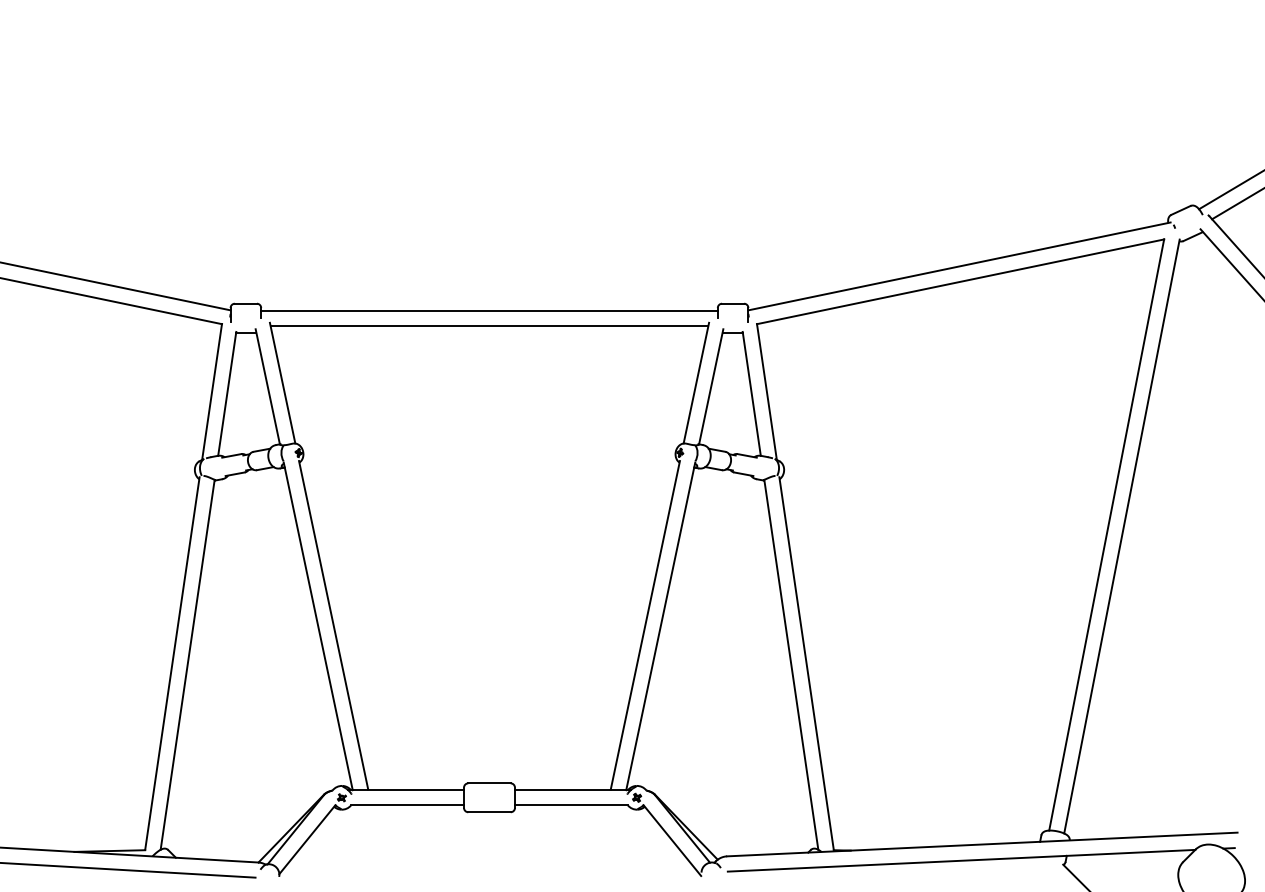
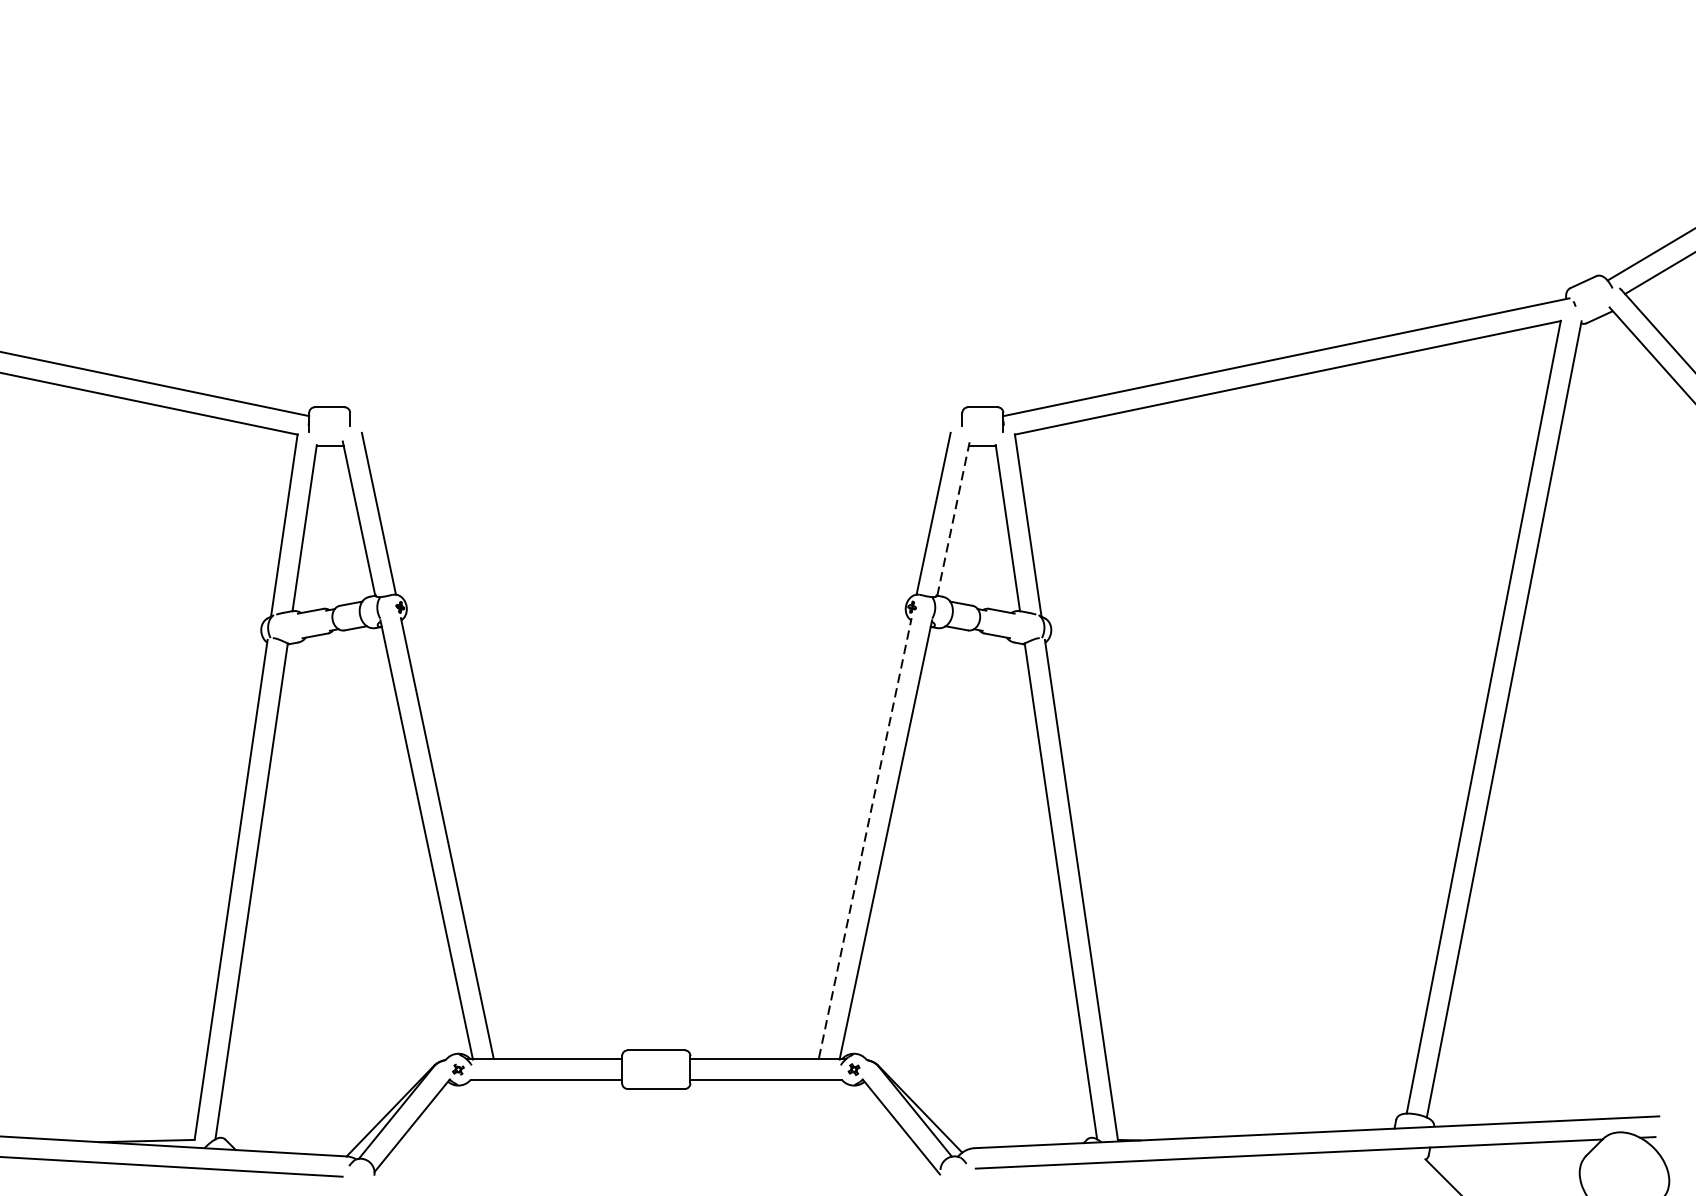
line: (489, 310) -> (656, 416), removed
line: (489, 325) -> (656, 436), removed
line: (711, 386) -> (953, 518), solid -> dashed
line: (645, 625) -> (865, 838), solid -> dashed

